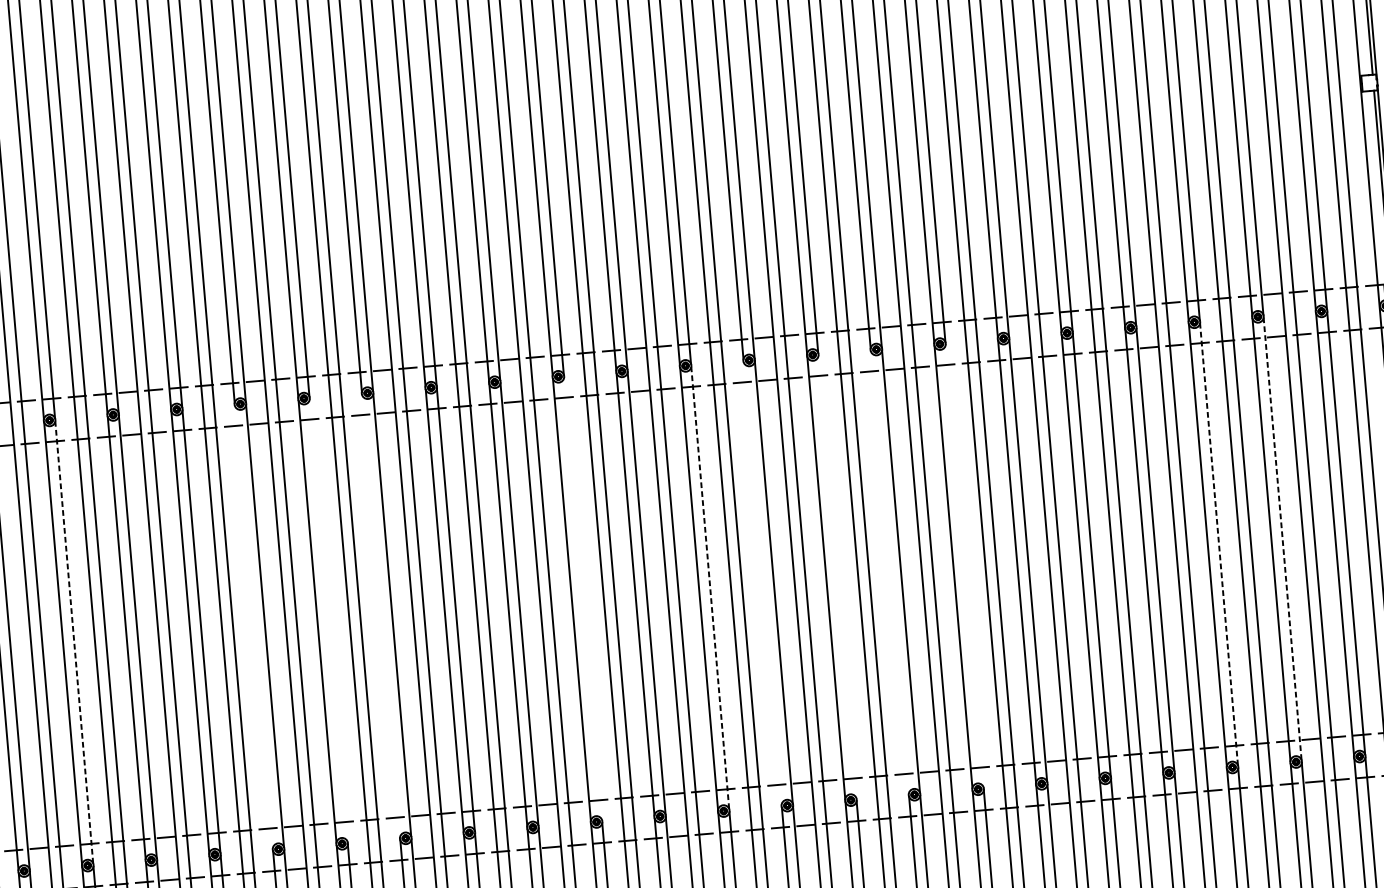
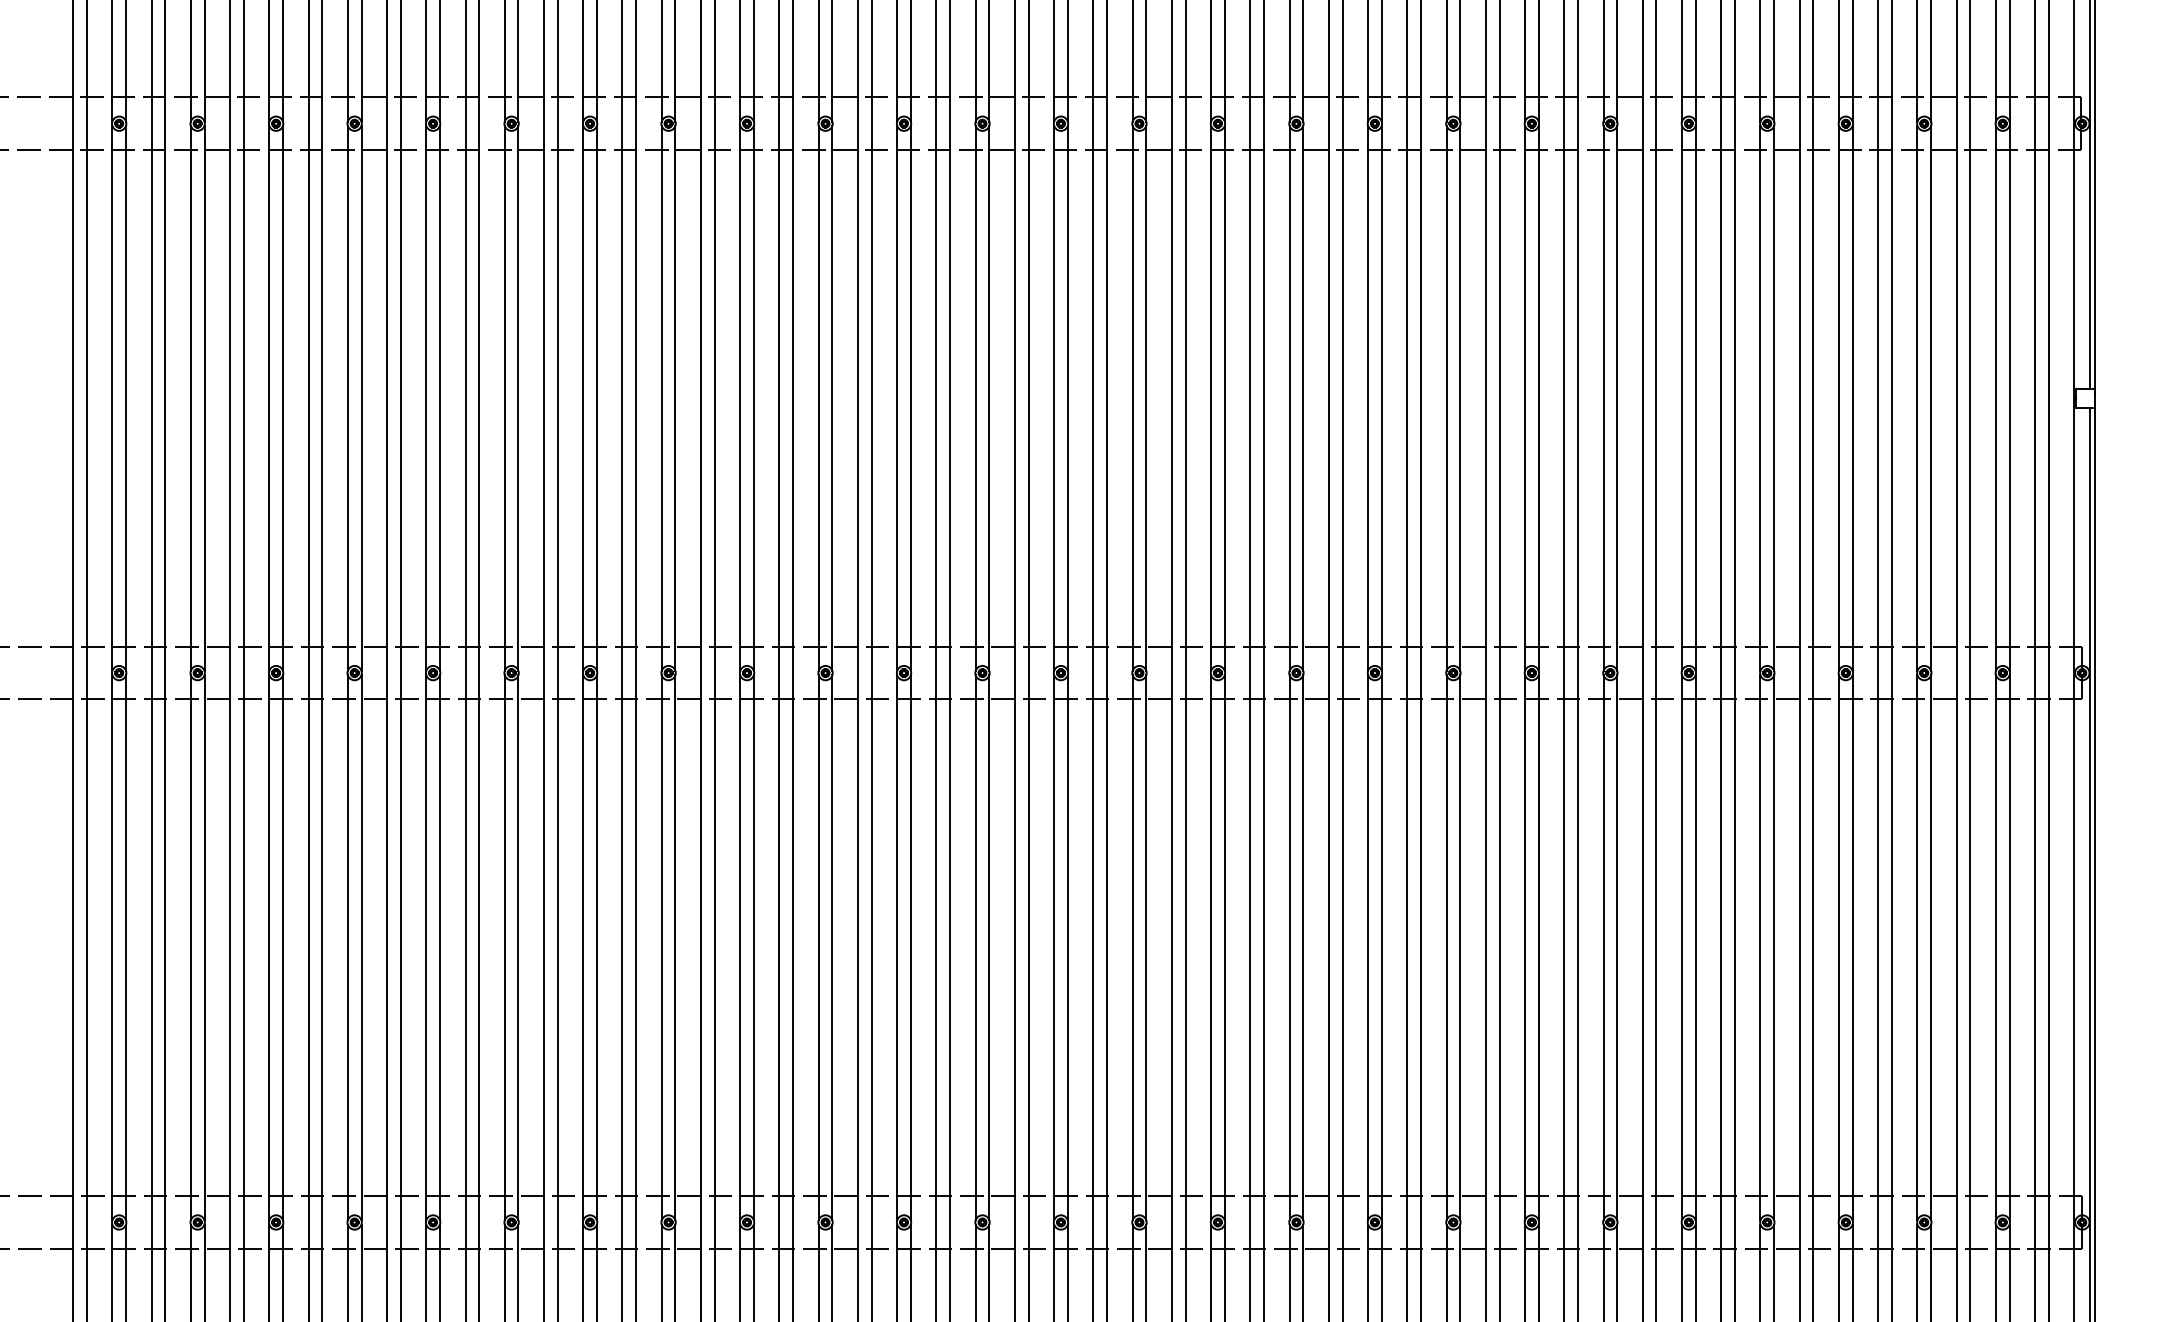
line: (1282, 538) -> (1931, 947), dashed -> solid
line: (1218, 544) -> (1852, 947), dashed -> solid
line: (964, 565) -> (1538, 947), added
line: (889, 572) -> (1446, 947), added
line: (837, 576) -> (1381, 947), added
line: (762, 583) -> (1289, 947), added
line: (709, 587) -> (1224, 947), dashed -> solid
line: (582, 598) -> (1067, 947), added
line: (380, 616) -> (818, 947), added
line: (328, 620) -> (753, 947), added
line: (253, 626) -> (661, 947), added
line: (74, 642) -> (440, 947), dashed -> solid

